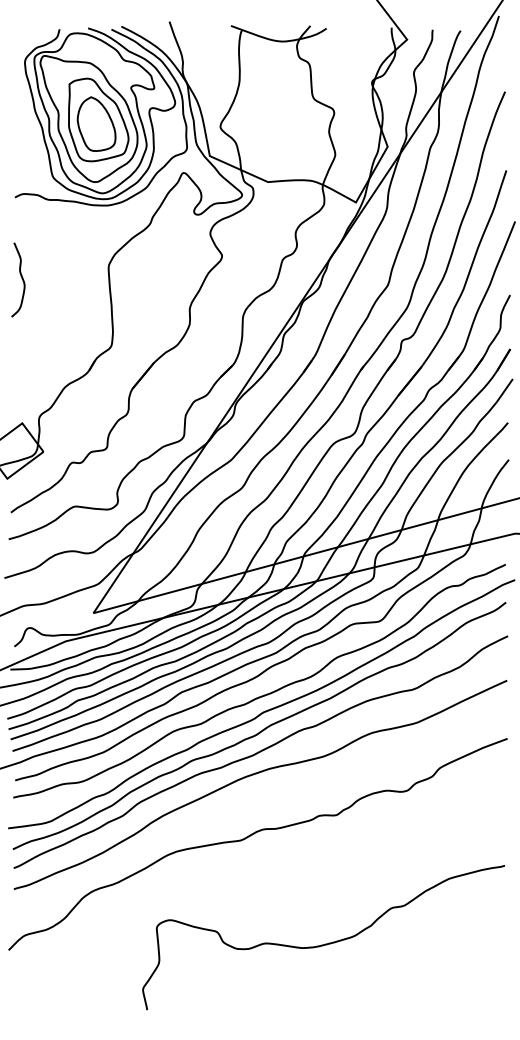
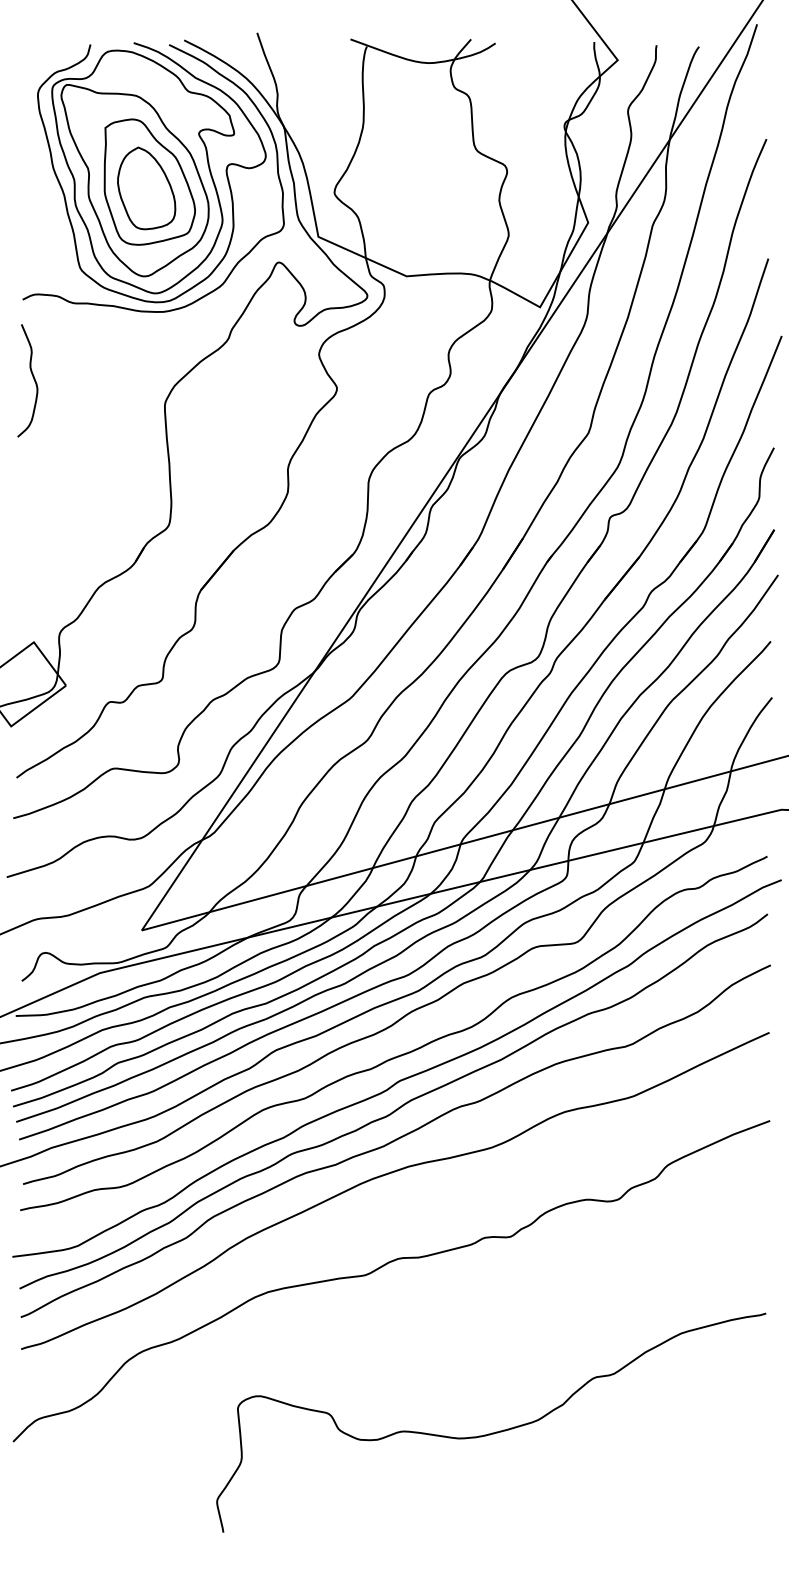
curve: (21, 278) -> (32, 378), moved

